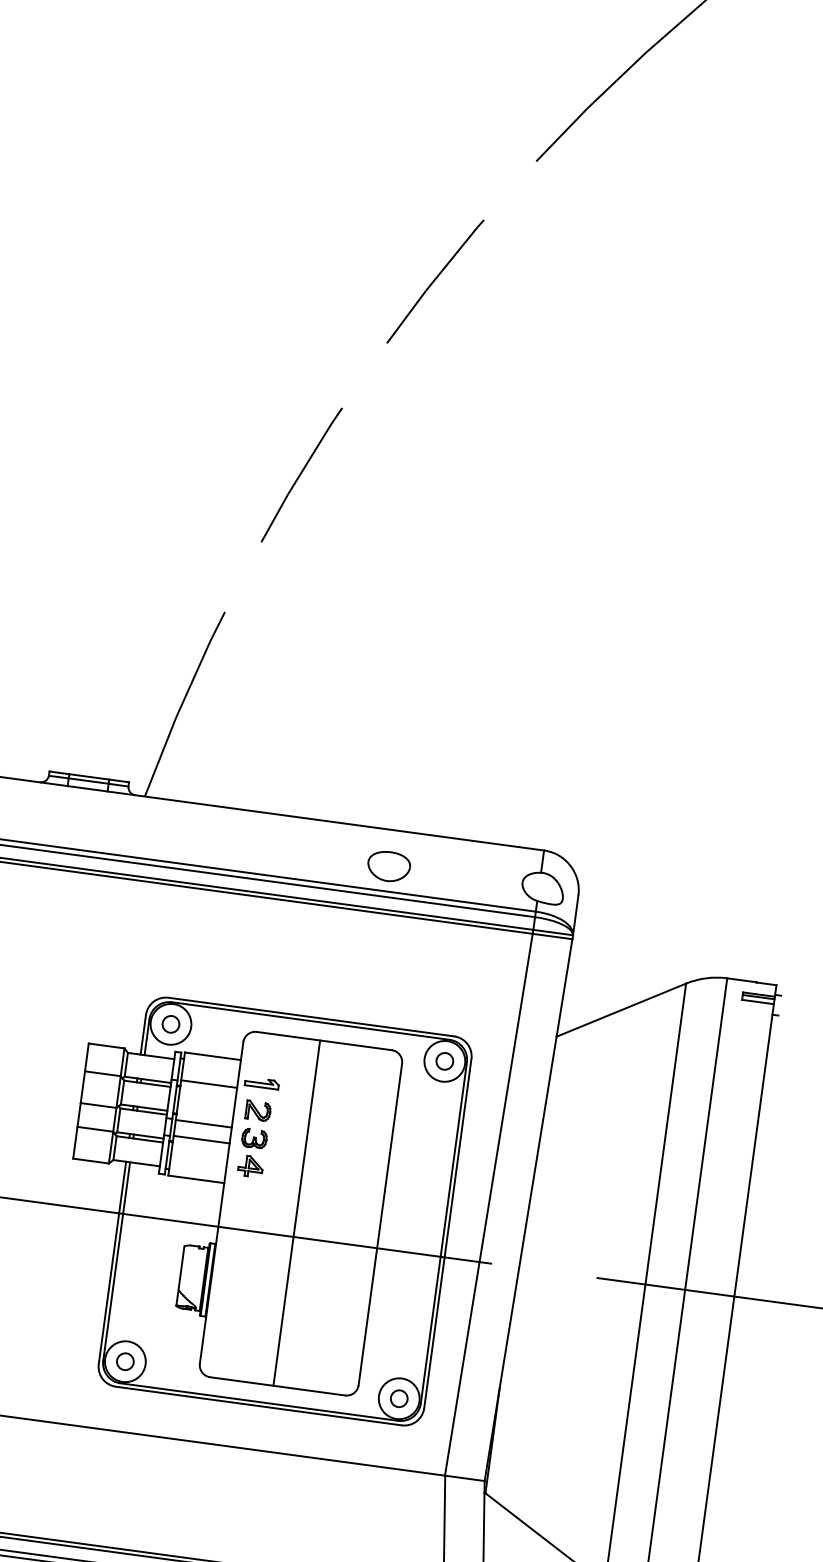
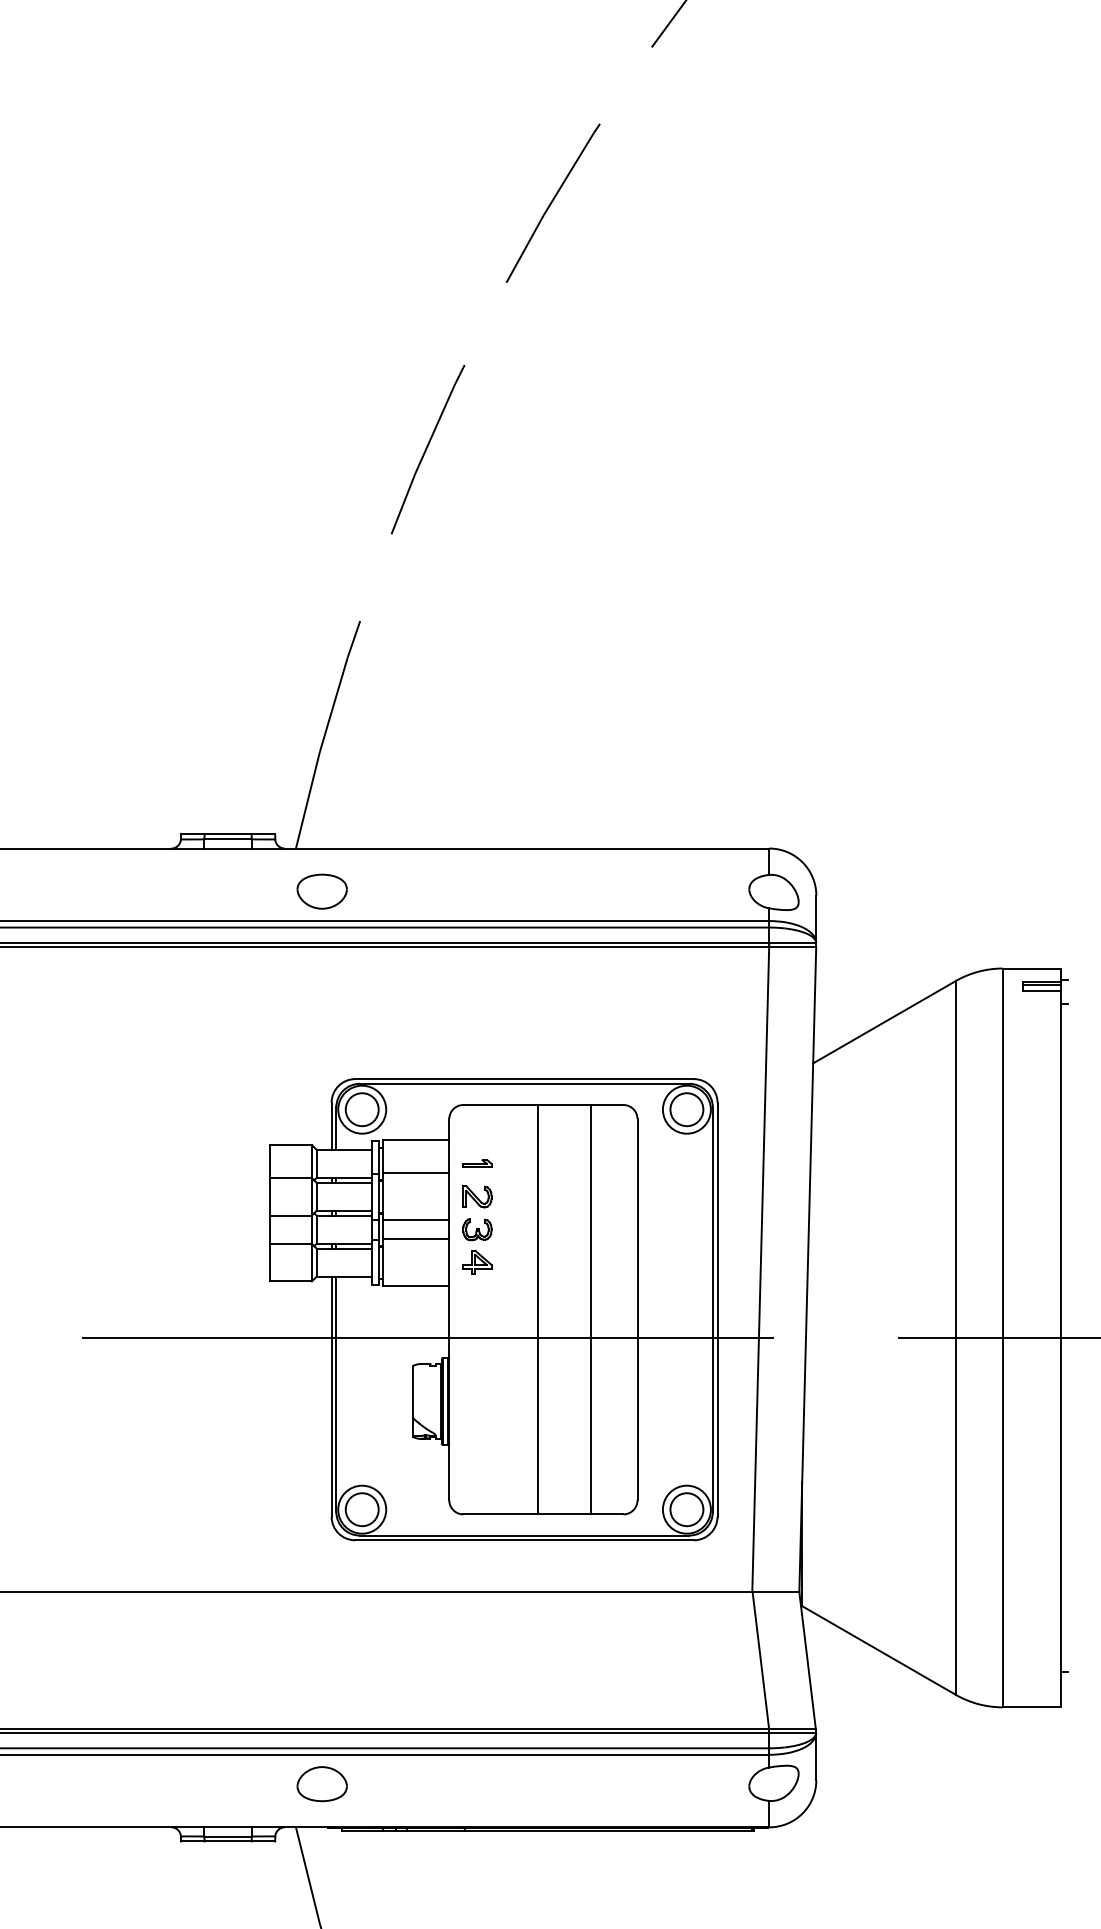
part: (388, 866) -> (321, 891), moved
circle: (170, 1024) -> (361, 1109), size x1.67
circle: (444, 1061) -> (686, 1109), size x1.67
part: (262, 1082) -> (477, 1163), size x0.71
line: (340, 1218) -> (590, 1309), added
circle: (124, 1361) -> (361, 1509), size x1.67
circle: (398, 1398) -> (686, 1509), size x1.67

